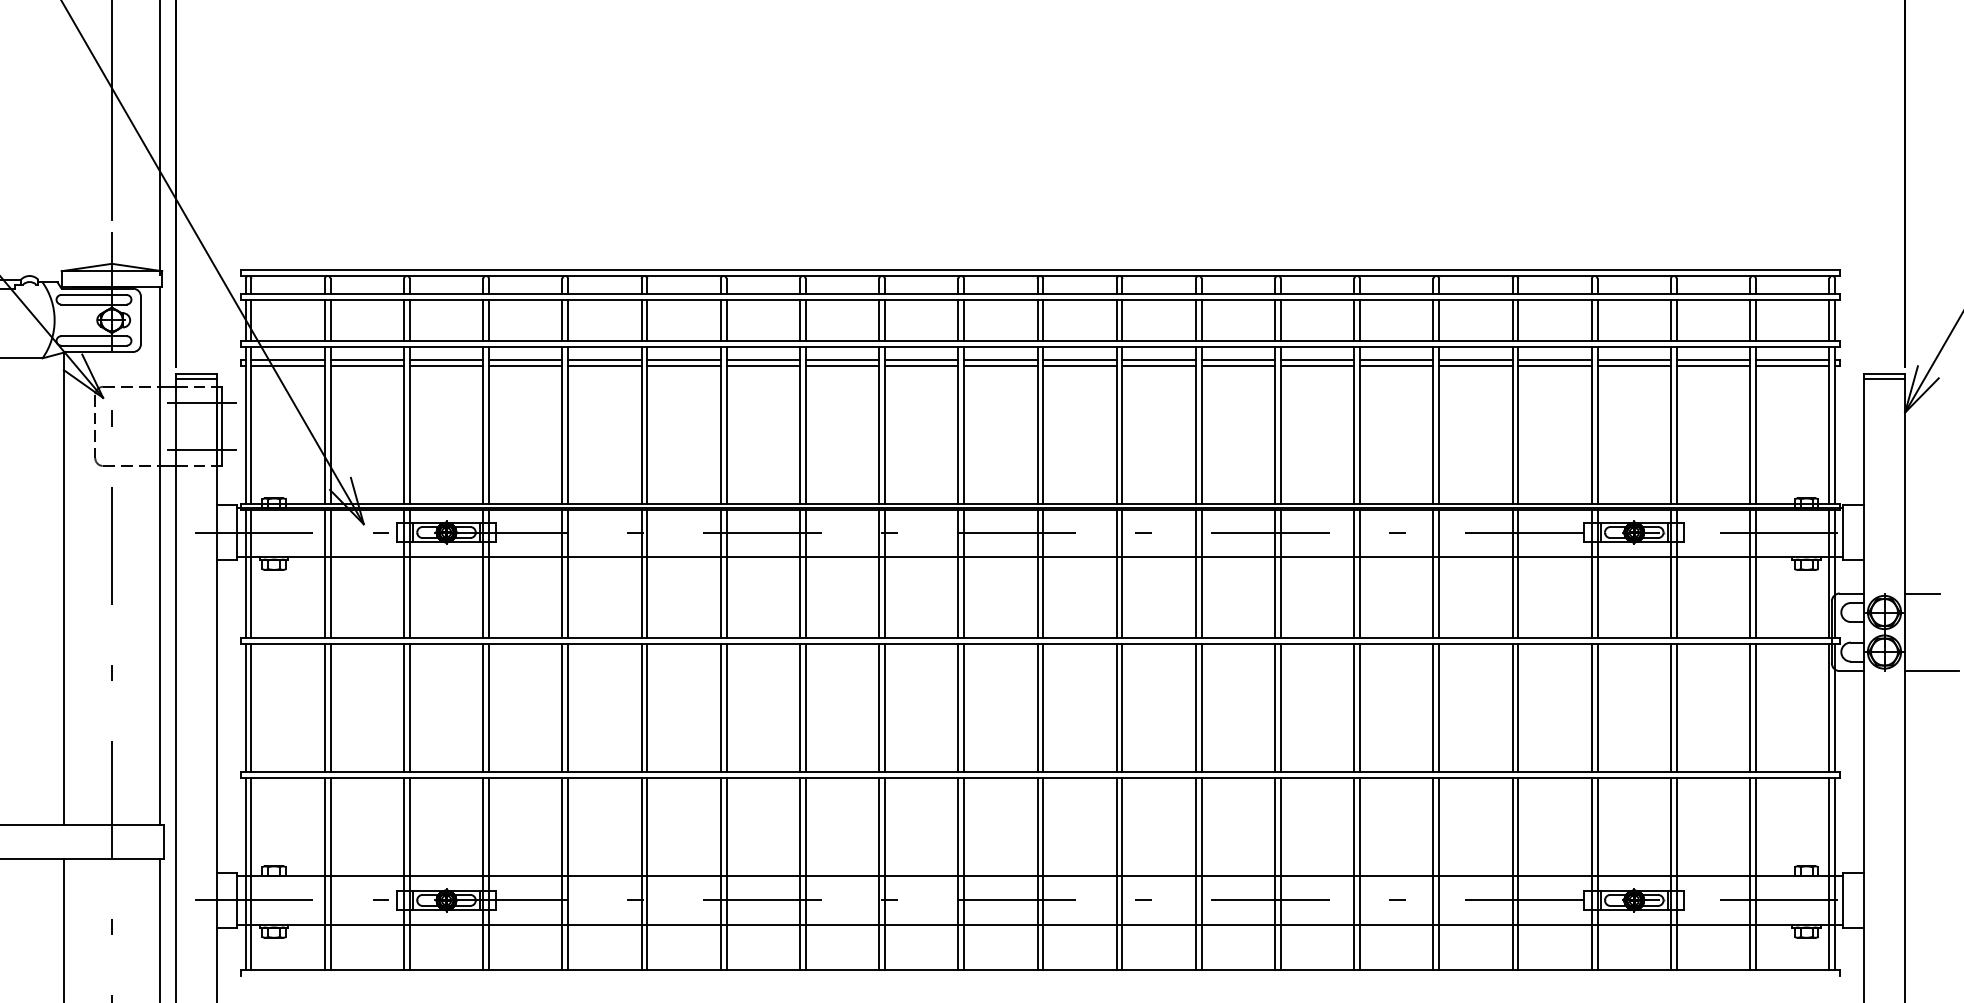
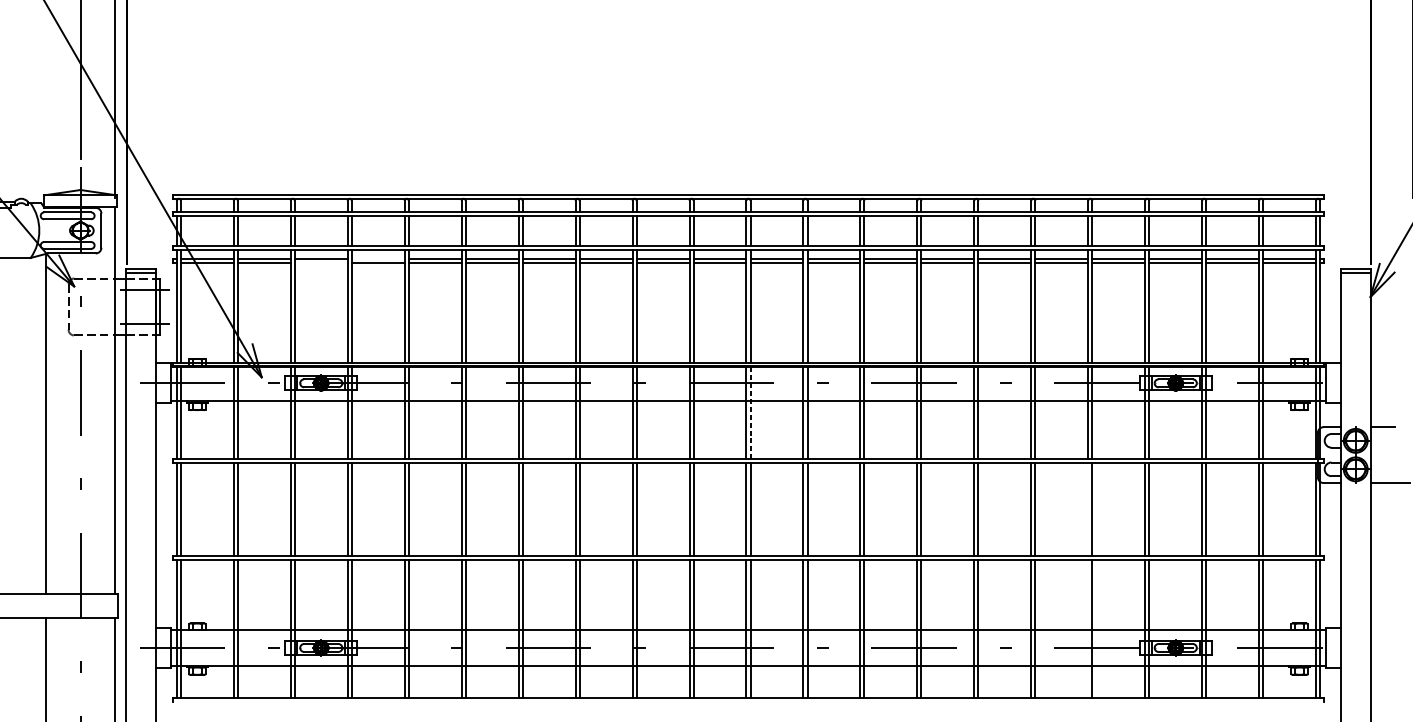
line: (525, 359) -> (378, 258), removed
line: (446, 365) -> (321, 263), removed
line: (1043, 573) -> (750, 412), solid -> dashed
line: (1512, 707) -> (1088, 509), removed
line: (1512, 873) -> (1088, 628), removed

